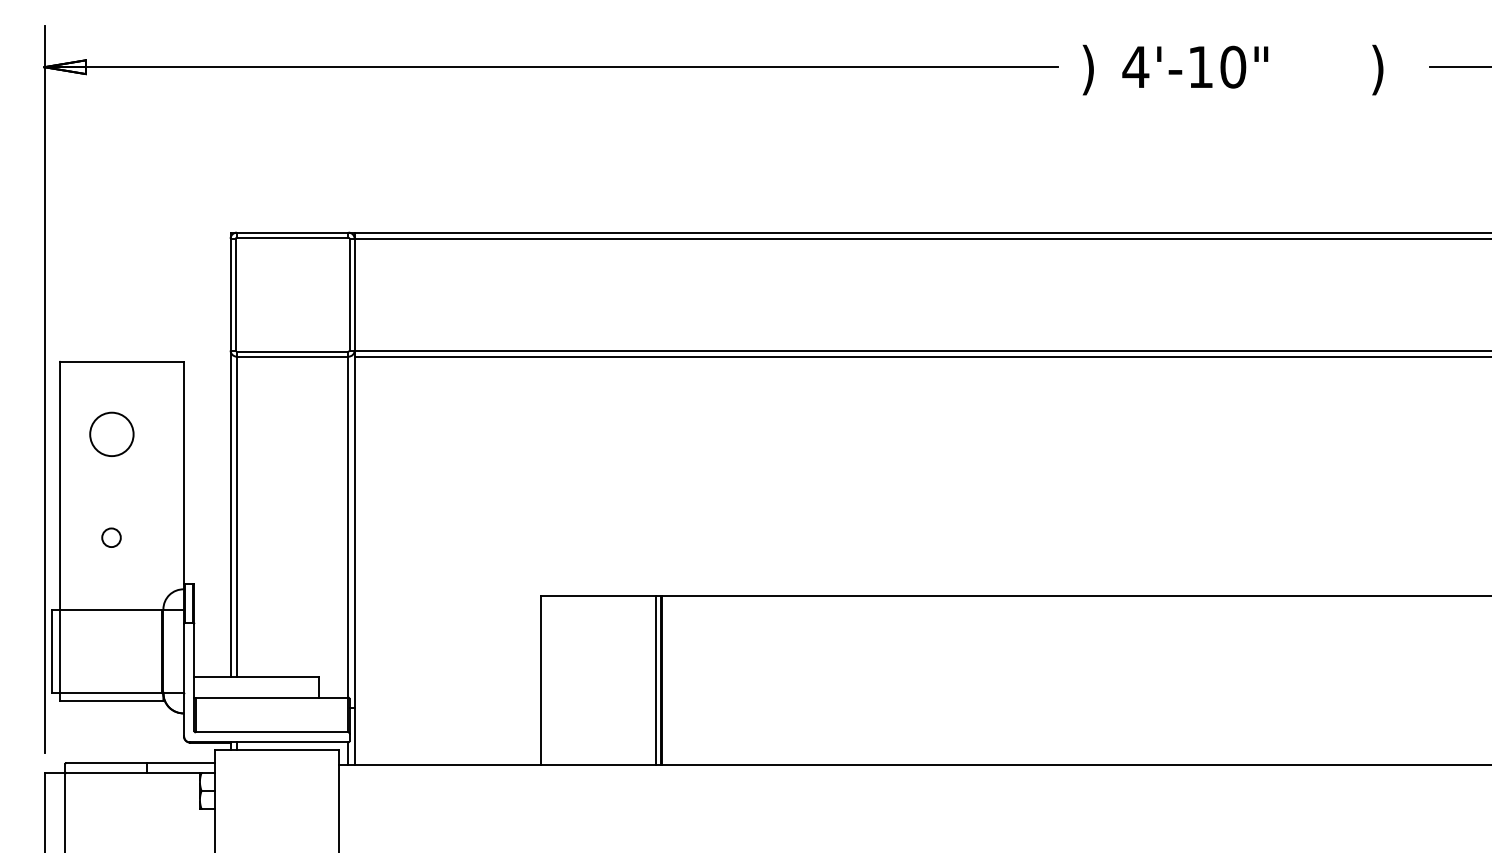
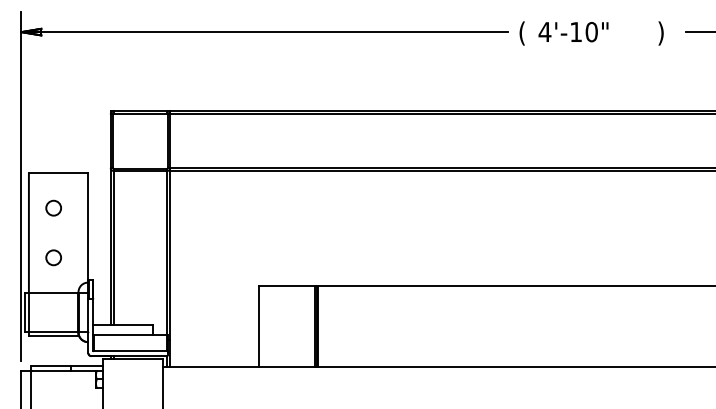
text: (1086, 70) -> (521, 33), ) -> (
circle: (111, 432) -> (53, 207), size x0.71
circle: (111, 536) -> (53, 257), size x1.67

